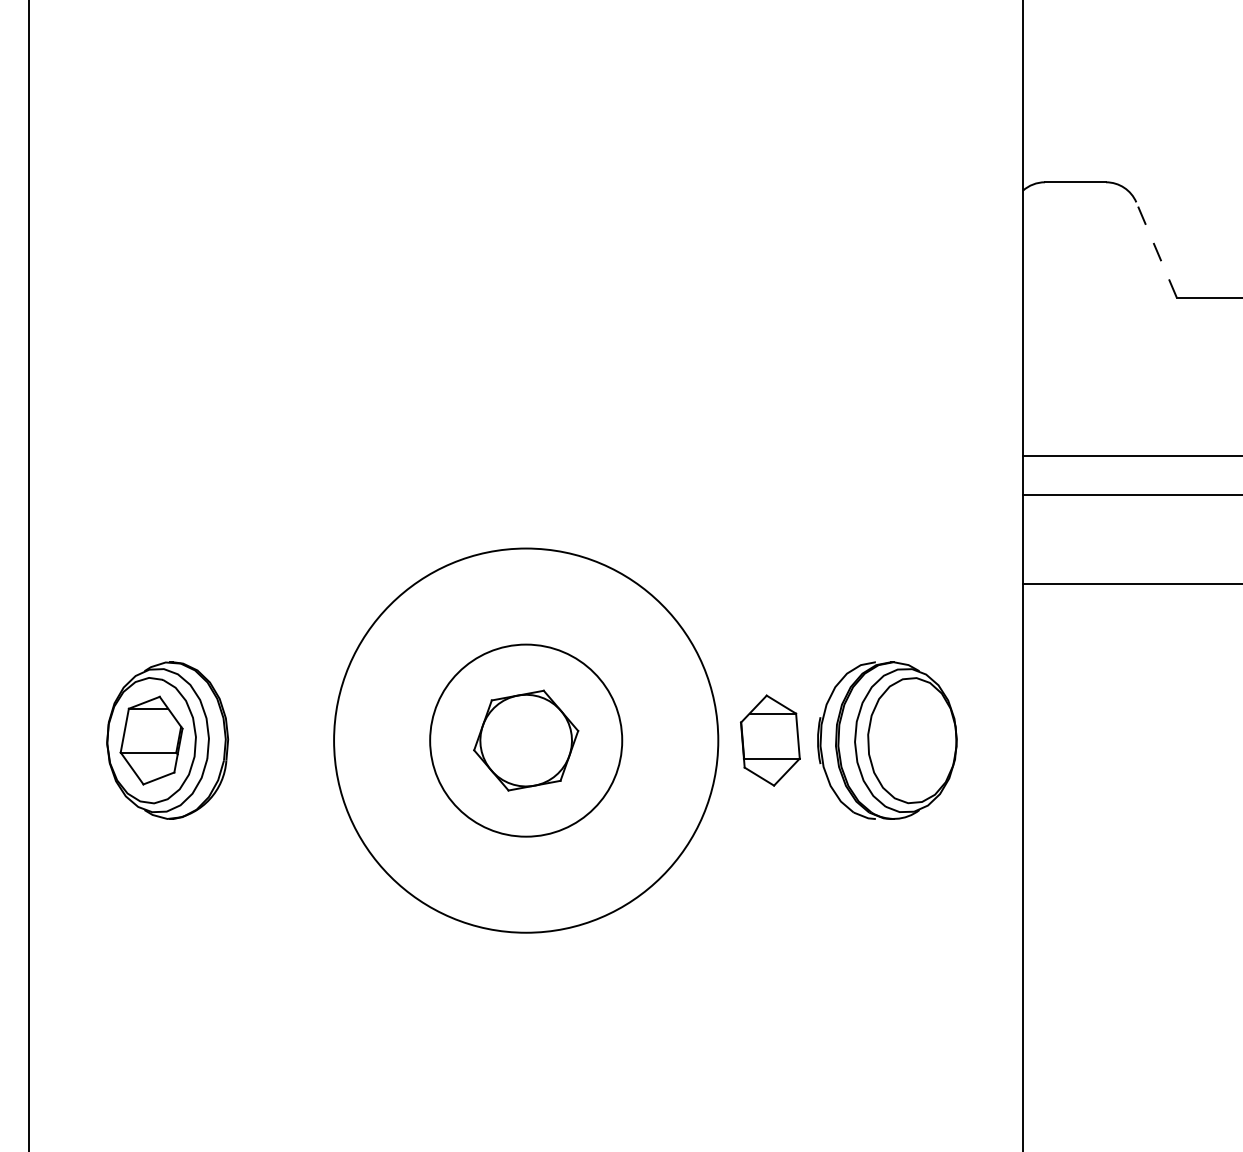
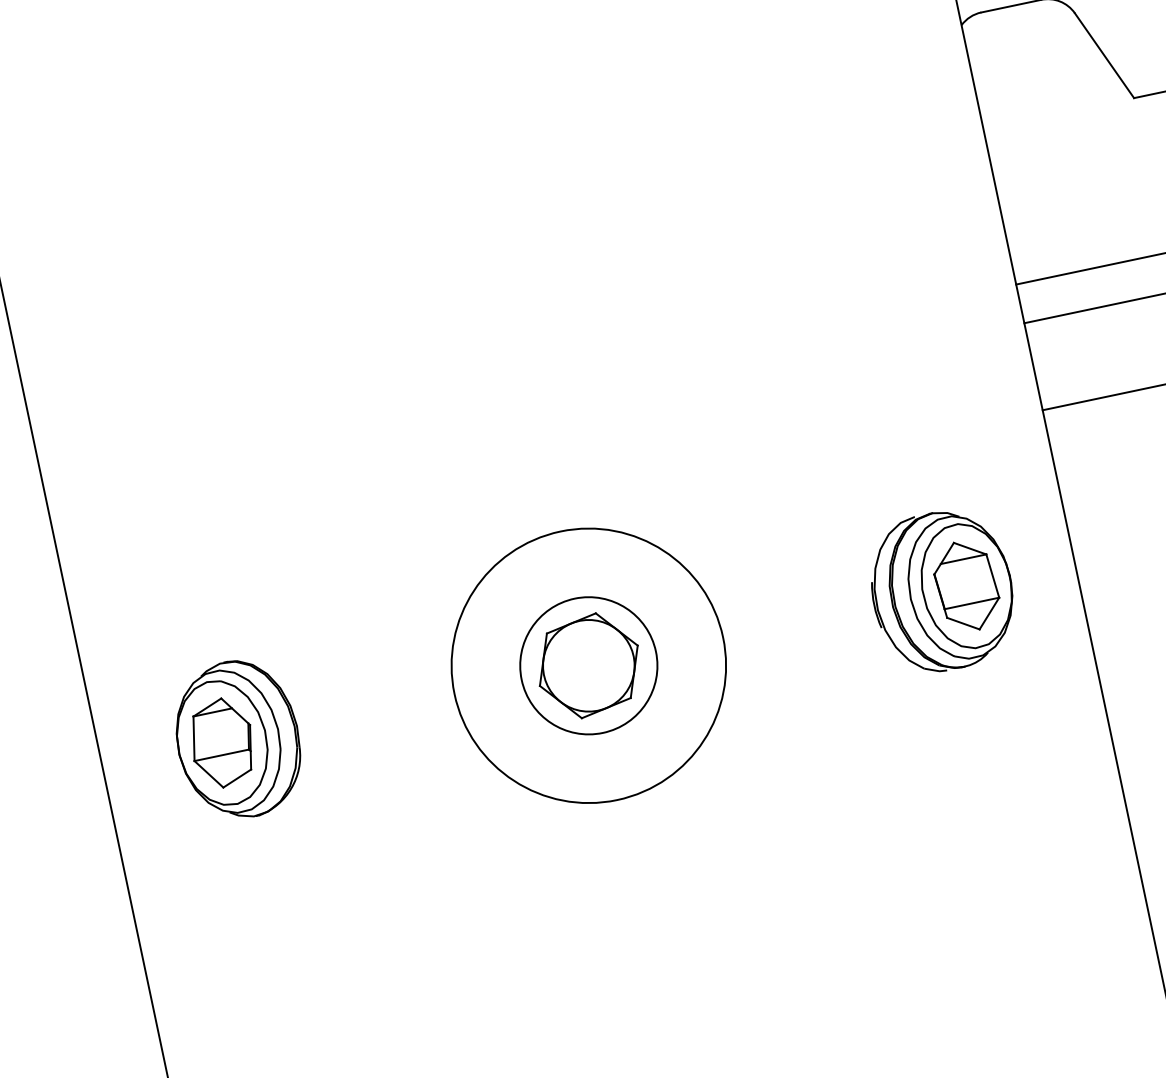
line: (1156, 249) -> (1104, 55), dashed -> solid
circle: (525, 740) -> (588, 665), size x0.71
circle: (525, 740) -> (588, 665), size x0.71
part: (770, 740) -> (966, 586), moved

